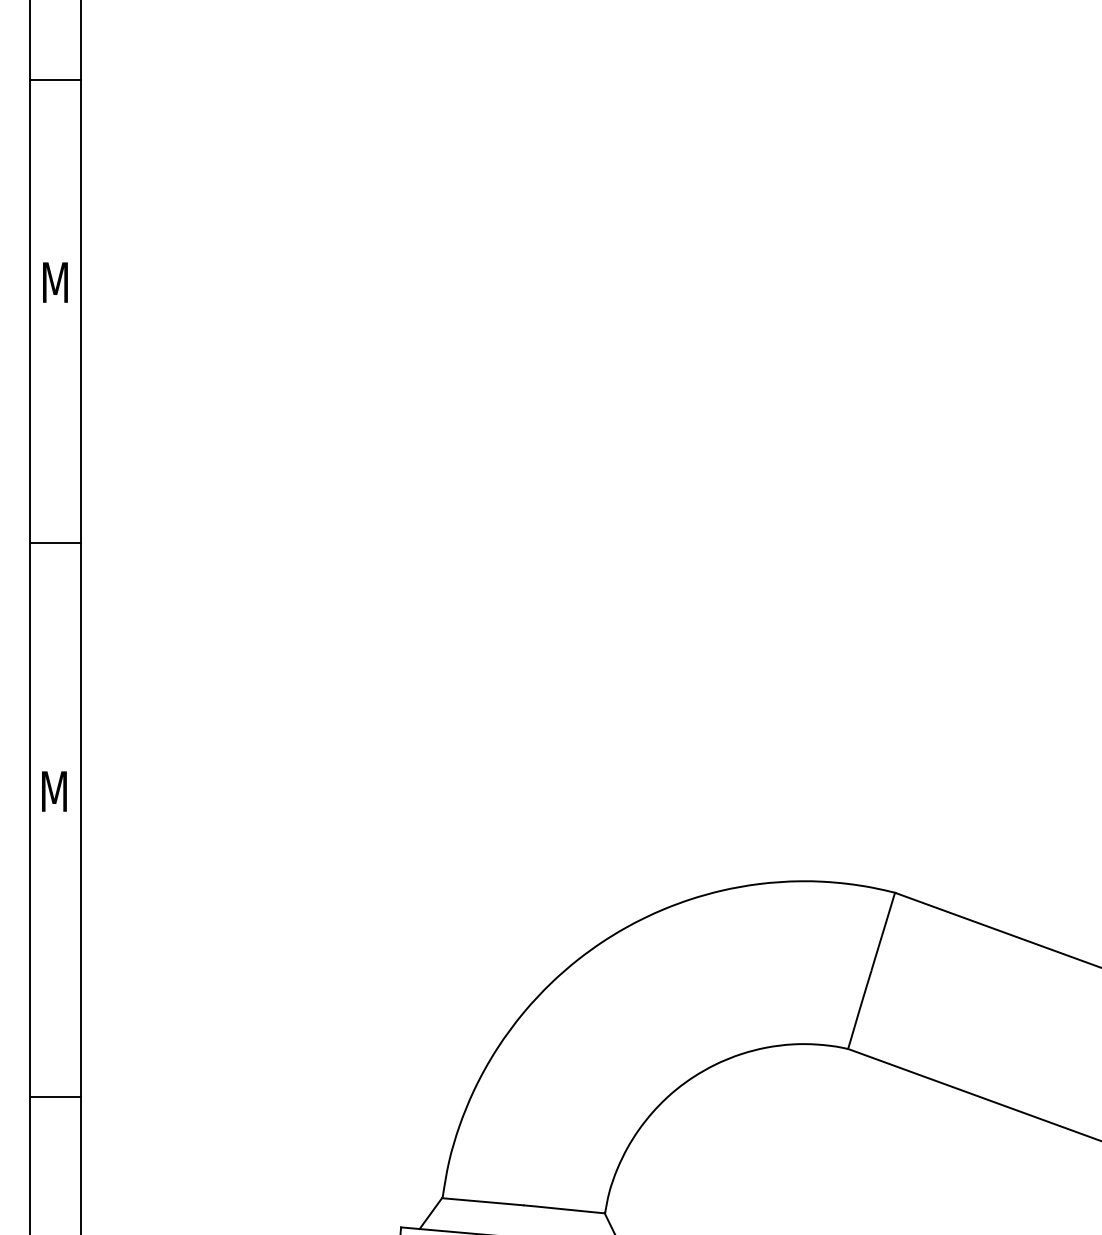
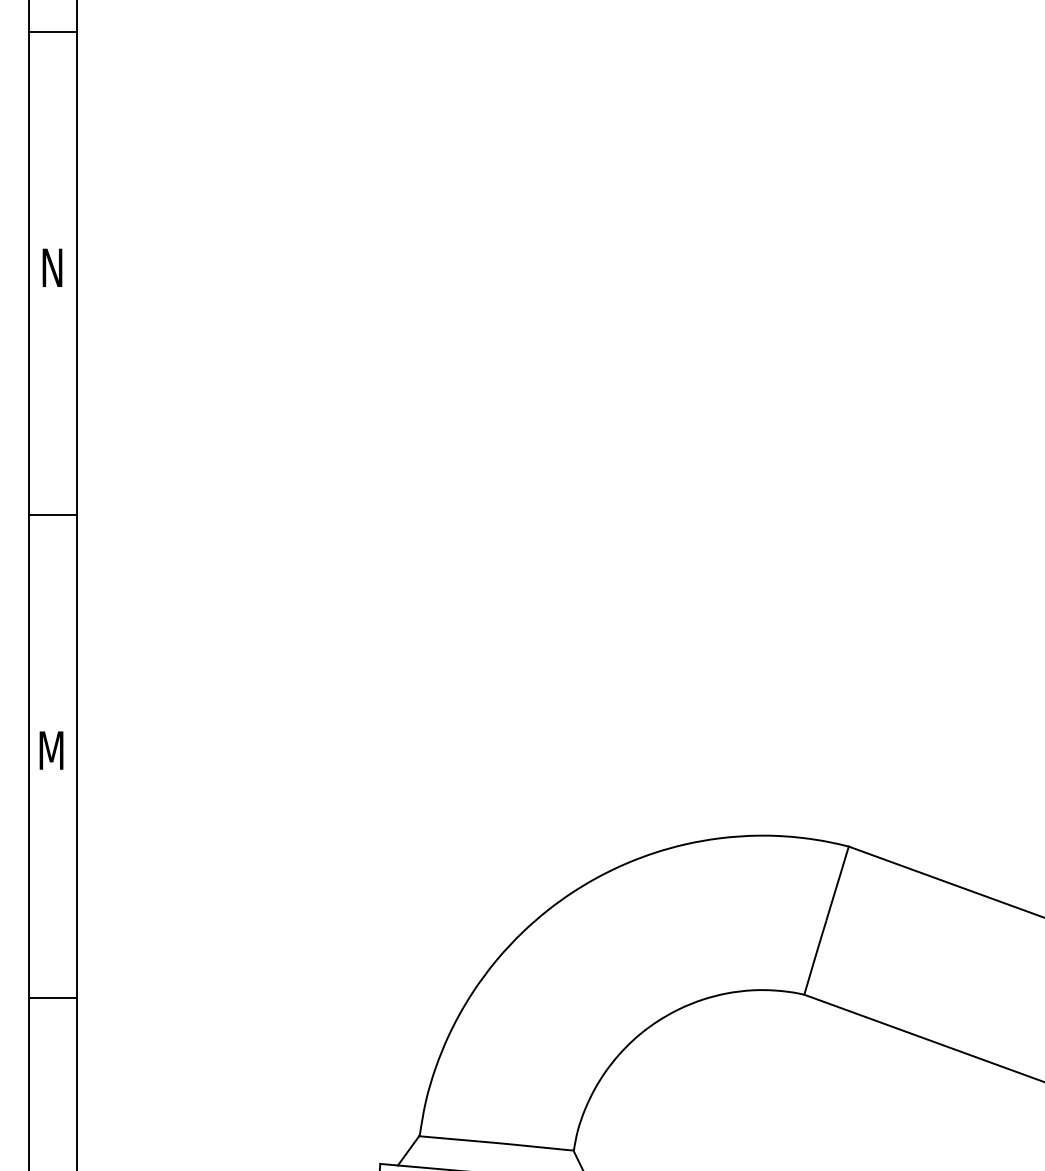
line: (55, 80) -> (52, 32), moved
text: (55, 282) -> (52, 267), M -> N
line: (55, 1097) -> (52, 997), moved

